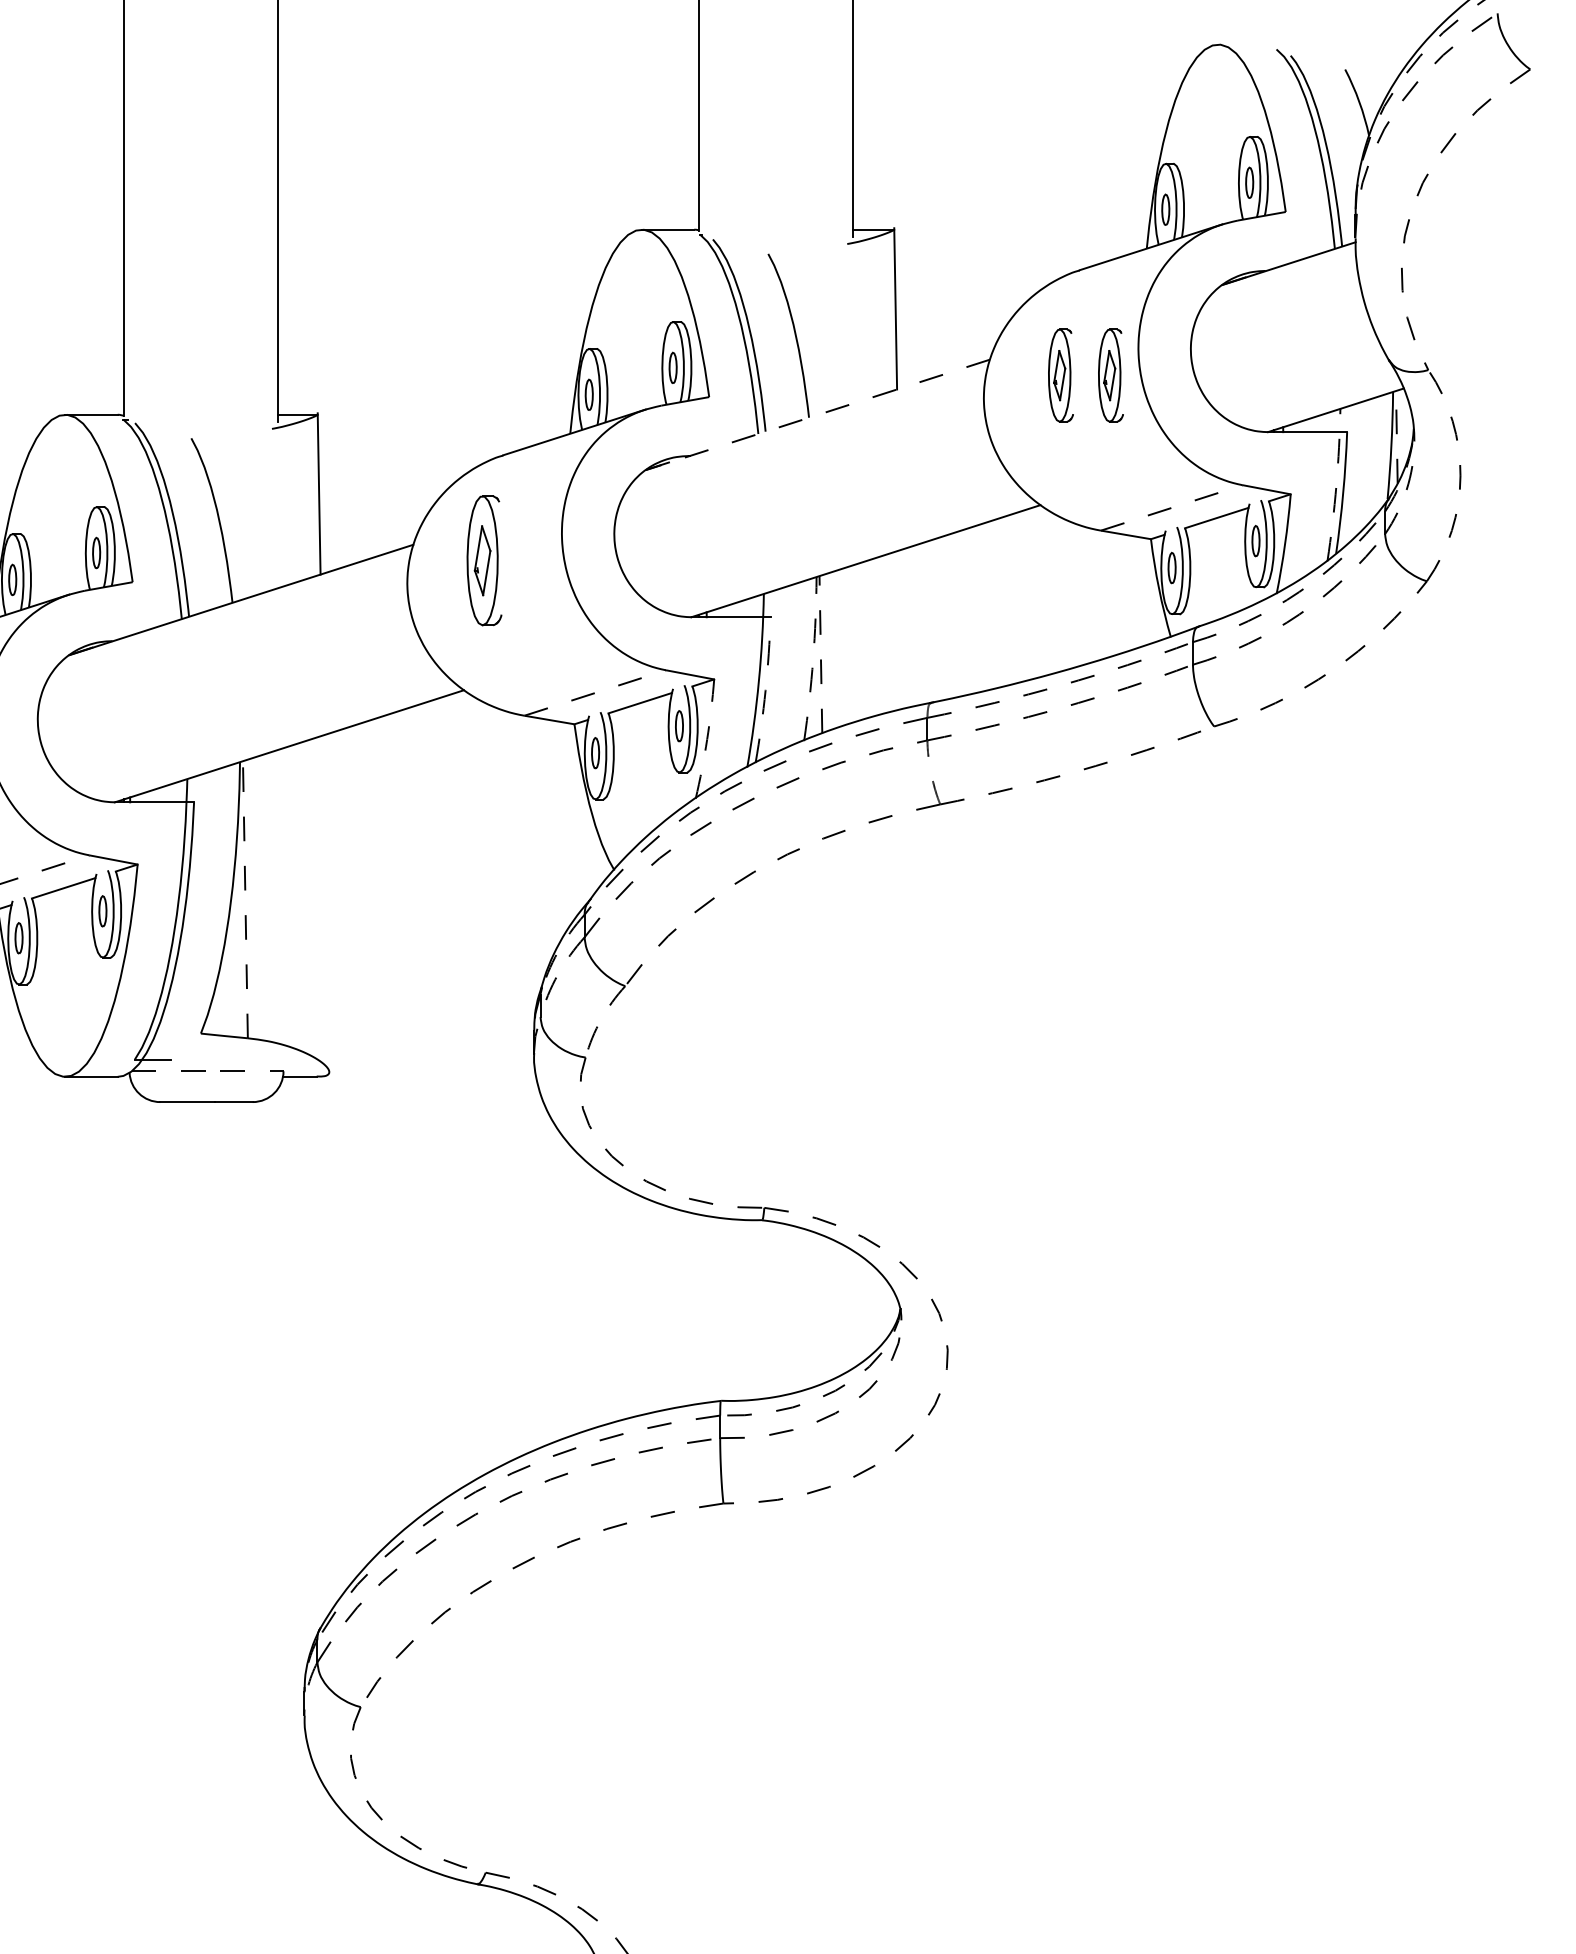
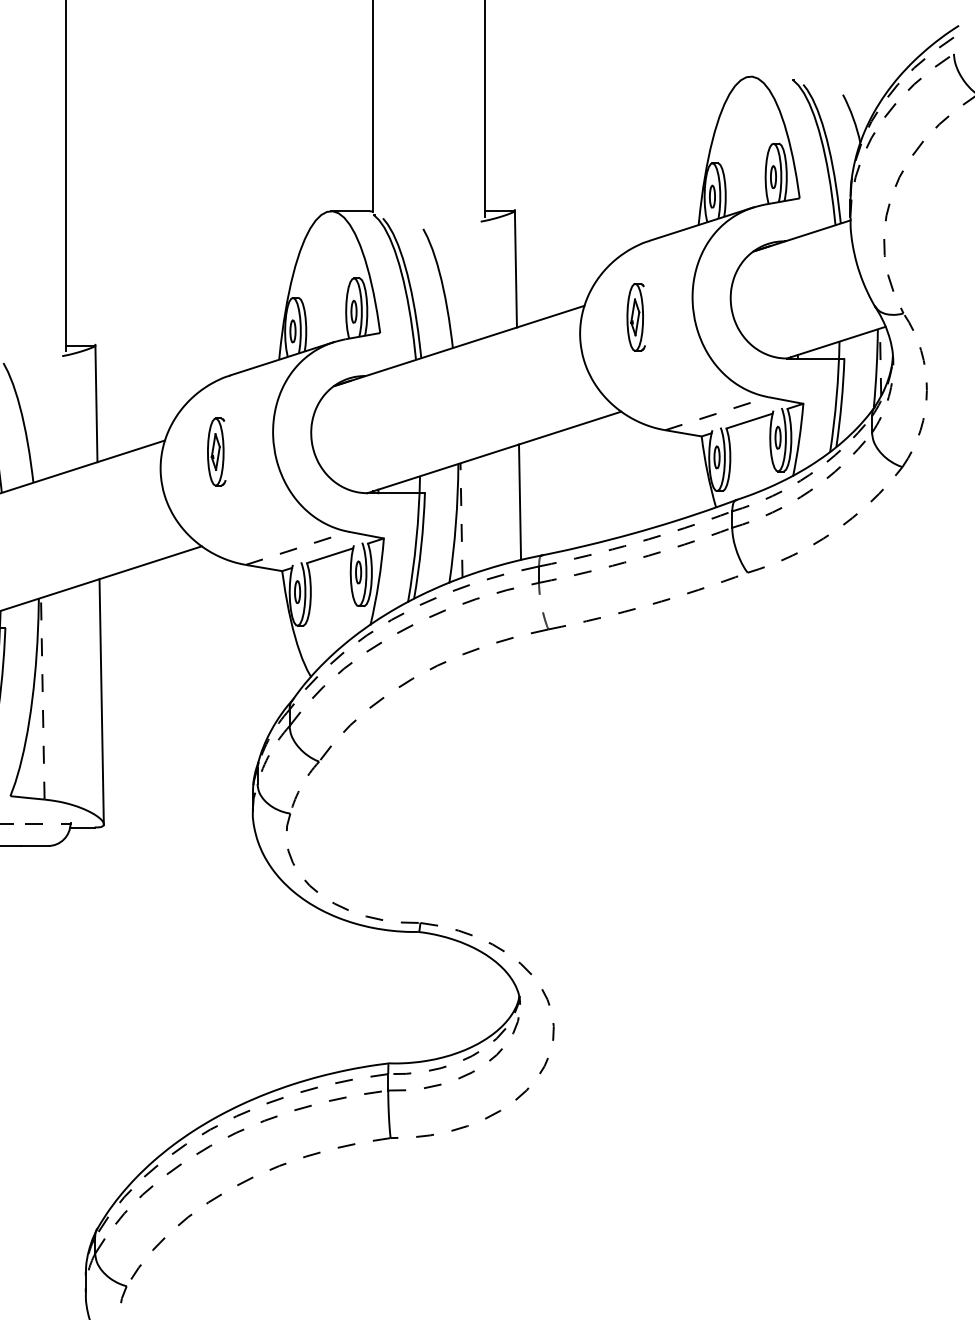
part: (1110, 375) -> (672, 317), removed
line: (817, 414) -> (459, 345), dashed -> solid
arc: (1336, 485) -> (836, 397), dashed -> solid
part: (484, 560) -> (216, 451), size x0.71
line: (900, 629) -> (519, 502), added
arc: (813, 659) -> (456, 523), dashed -> solid
arc: (765, 690) -> (421, 546), dashed -> solid
arc: (707, 739) -> (379, 582), dashed -> solid
line: (326, 904) -> (101, 702), added

